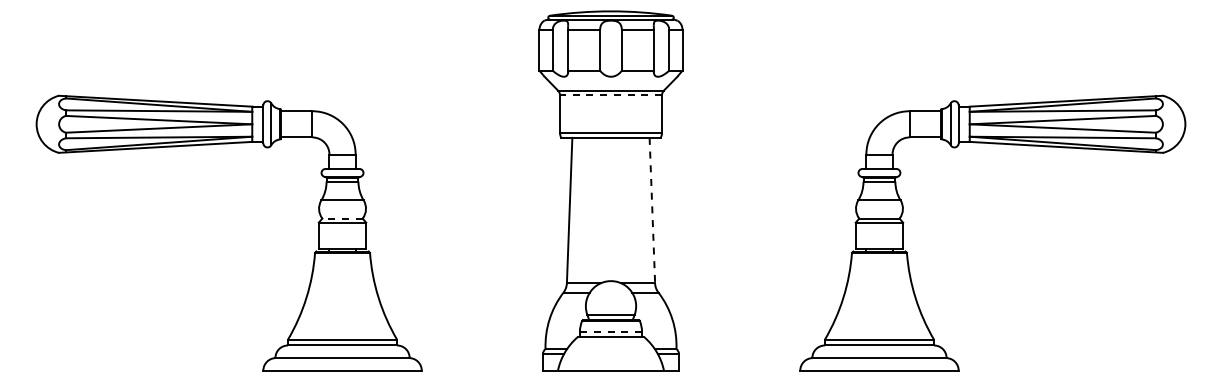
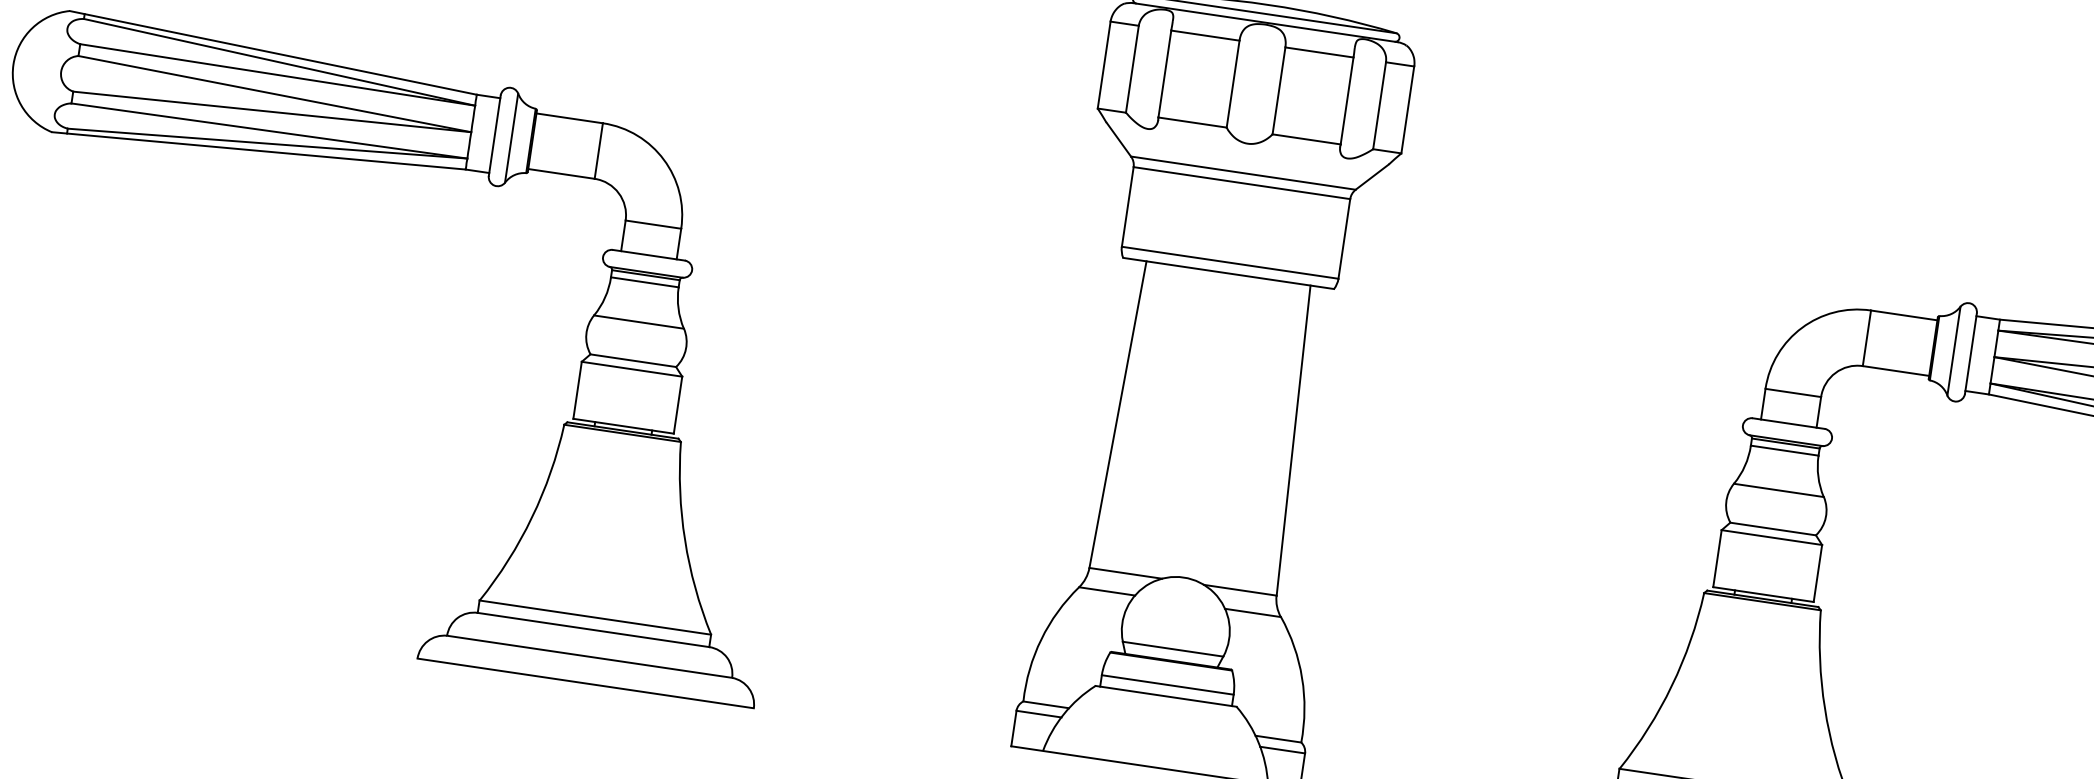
line: (610, 95) -> (1240, 183), dashed -> solid
line: (652, 210) -> (1293, 440), dashed -> solid
line: (342, 218) -> (633, 360), dashed -> solid
line: (610, 331) -> (1166, 684), dashed -> solid

